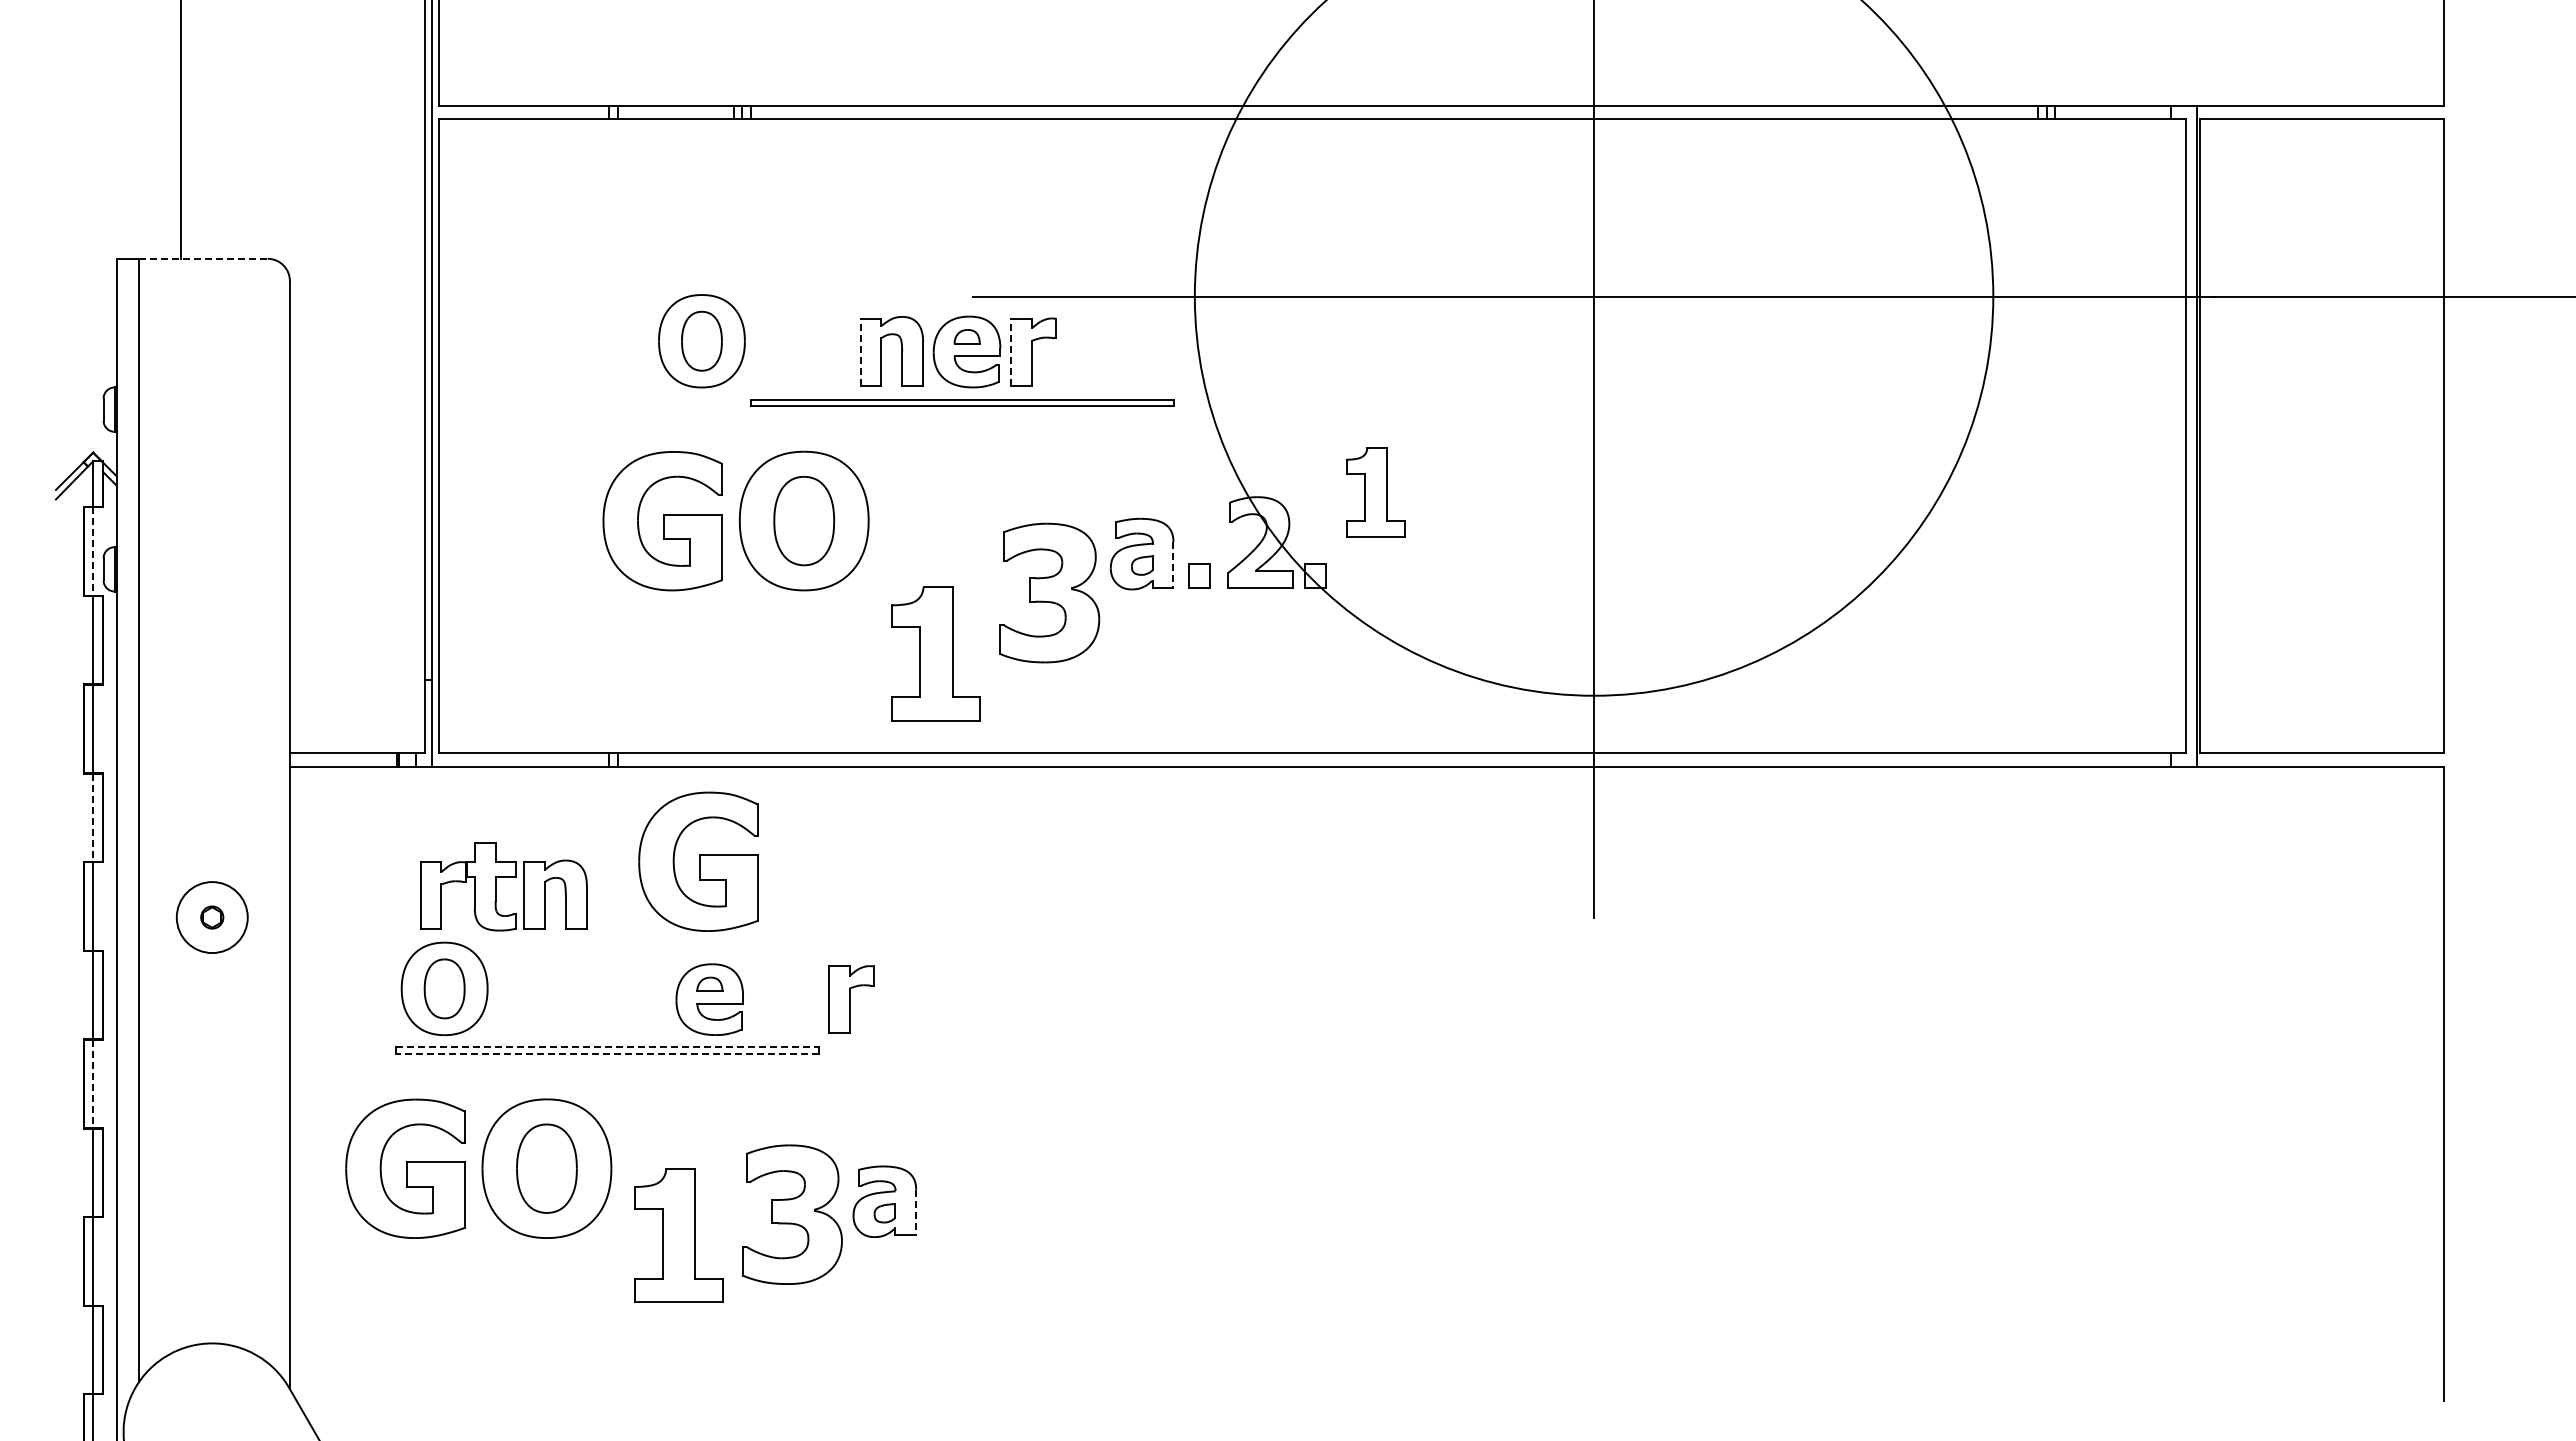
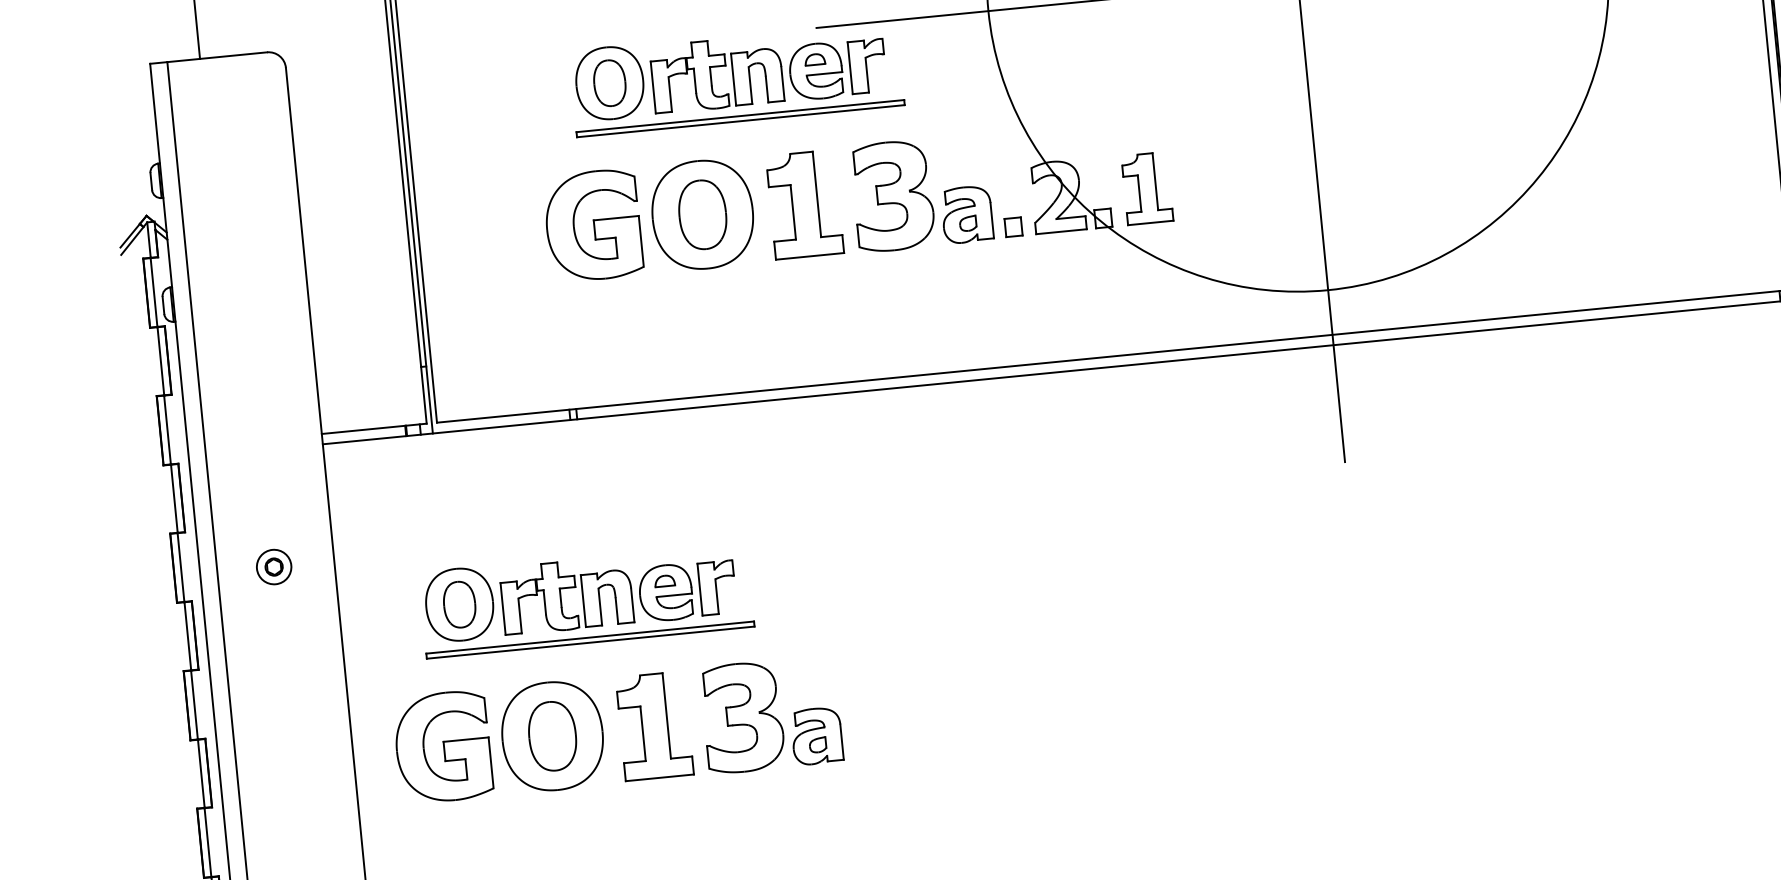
line: (203, 258) -> (217, 56), dashed -> solid
part: (804, 343) -> (689, 77), added
line: (860, 351) -> (733, 79), dashed -> solid
line: (1011, 351) -> (850, 67), dashed -> solid
part: (962, 402) -> (740, 118), moved
part: (1375, 492) -> (1147, 188), moved
line: (93, 552) -> (154, 293), dashed -> solid
line: (1173, 564) -> (992, 220), dashed -> solid
part: (1049, 592) -> (892, 195), moved
part: (935, 653) -> (804, 204), moved
line: (93, 817) -> (174, 498), dashed -> solid
part: (698, 861) -> (646, 486), removed
part: (496, 886) -> (561, 596), moved
circle: (212, 917) -> (274, 567), size x0.62
part: (851, 999) -> (717, 587), moved
line: (607, 1047) -> (590, 637), dashed -> solid
line: (606, 1053) -> (589, 642), dashed -> solid
line: (93, 1084) -> (194, 705), dashed -> solid
line: (916, 1212) -> (842, 742), dashed -> solid
part: (792, 1214) -> (742, 717), moved
part: (678, 1235) -> (654, 726), moved

